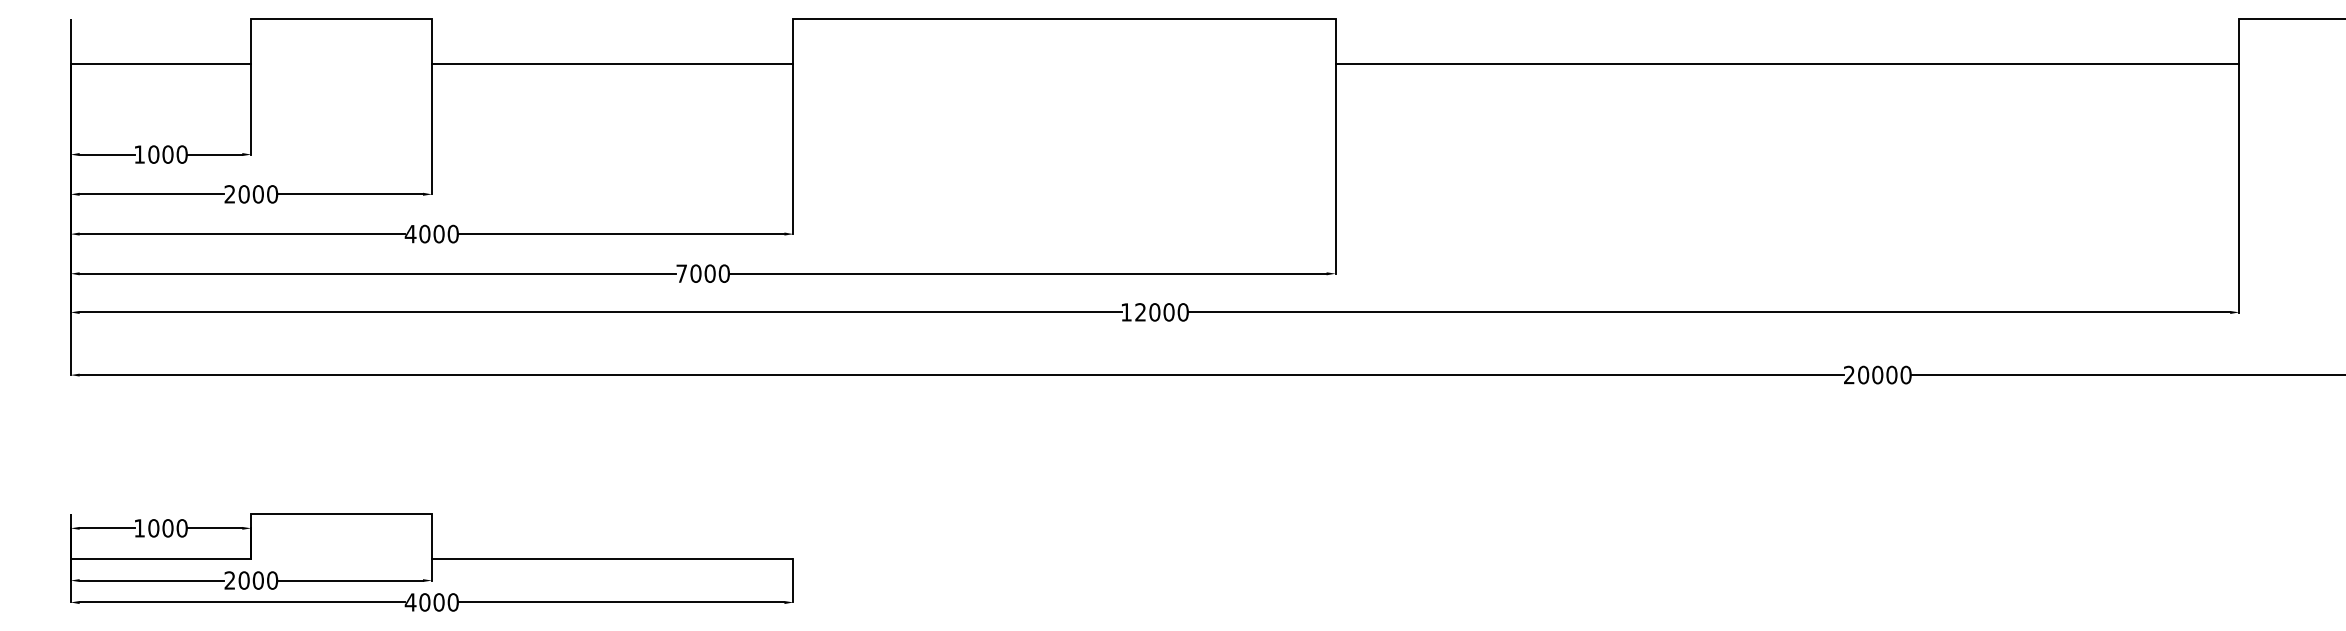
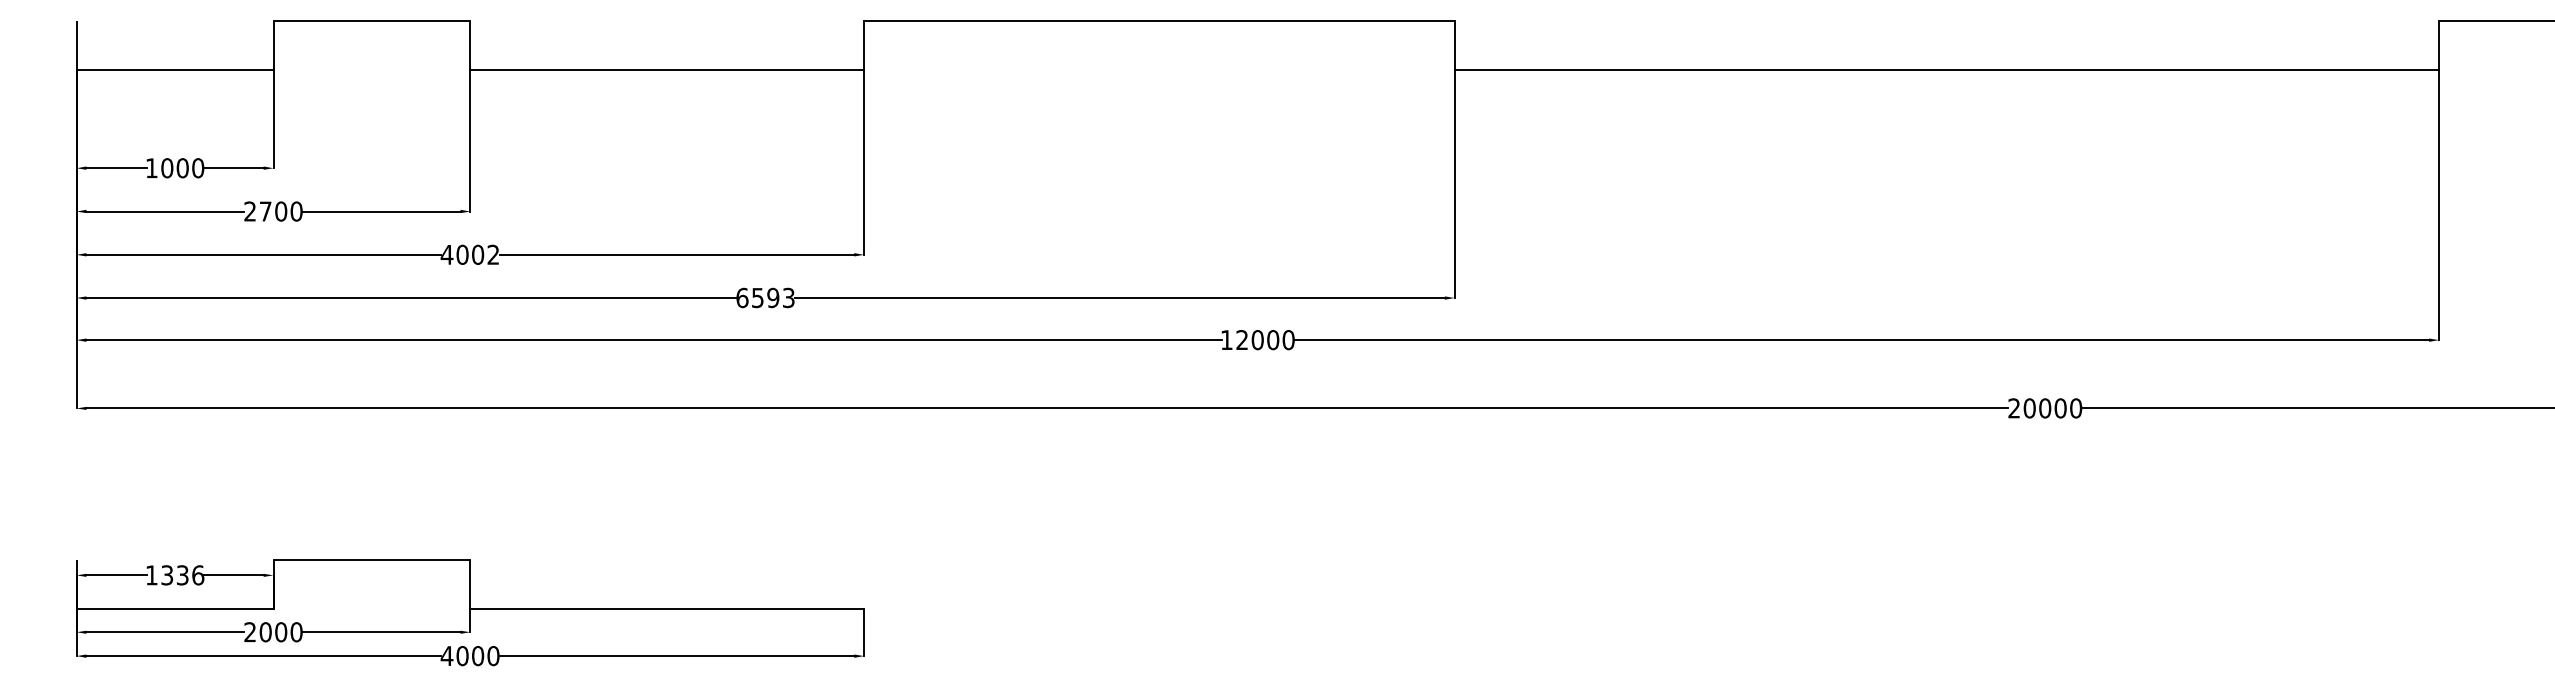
text: (243, 194) -> (265, 211), 2000 -> 2700
text: (453, 233) -> (493, 254), 4000 -> 4002
text: (702, 273) -> (765, 297), 7000 -> 6593
text: (167, 528) -> (182, 575), 1000 -> 1336

